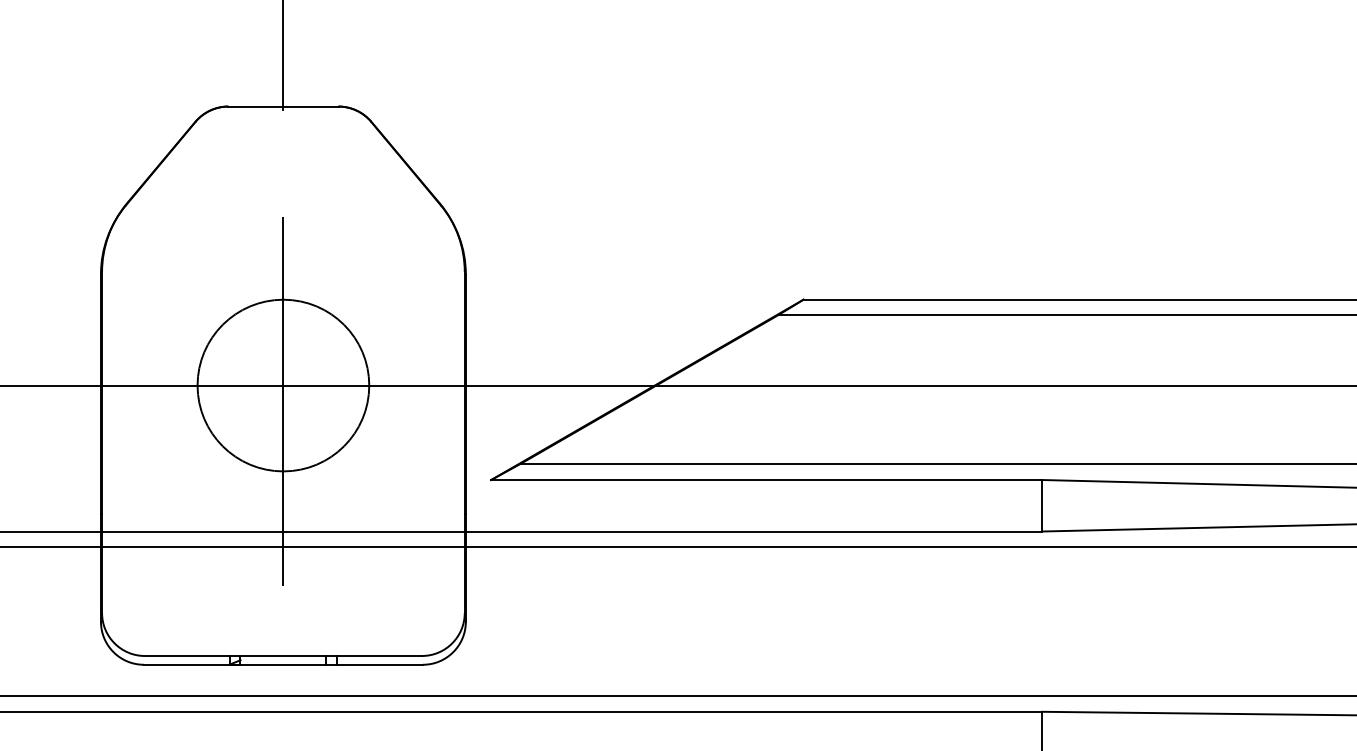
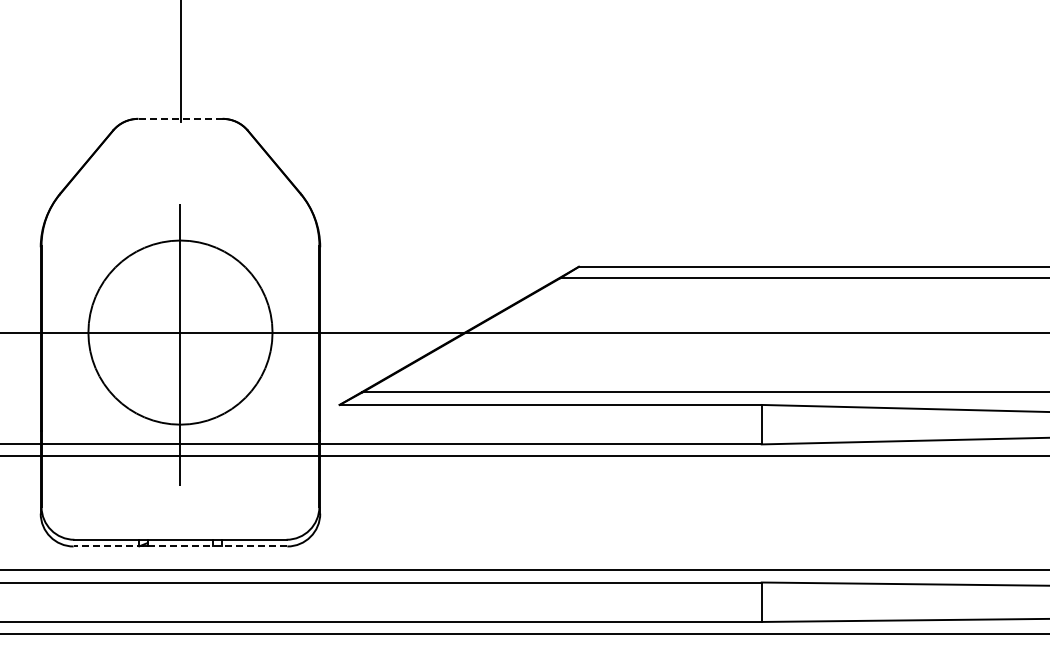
line: (282, 106) -> (179, 118), solid -> dashed
circle: (283, 385) -> (180, 332), size x1.4
line: (283, 664) -> (180, 546), solid -> dashed

